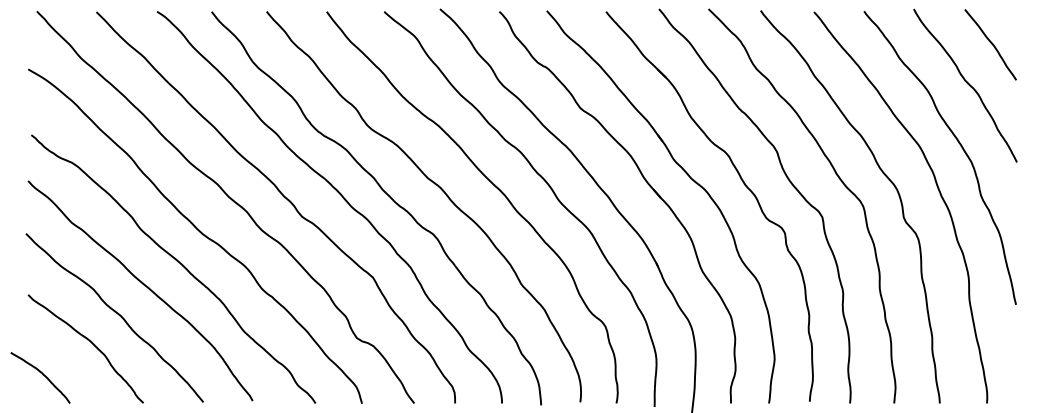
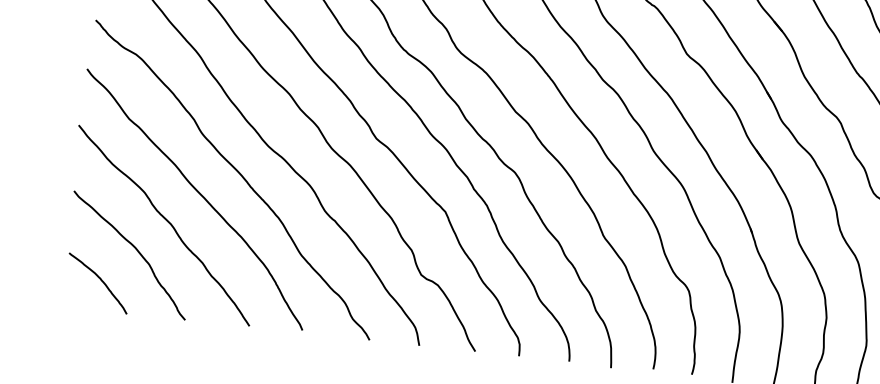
curve: (42, 375) -> (100, 281), moved

